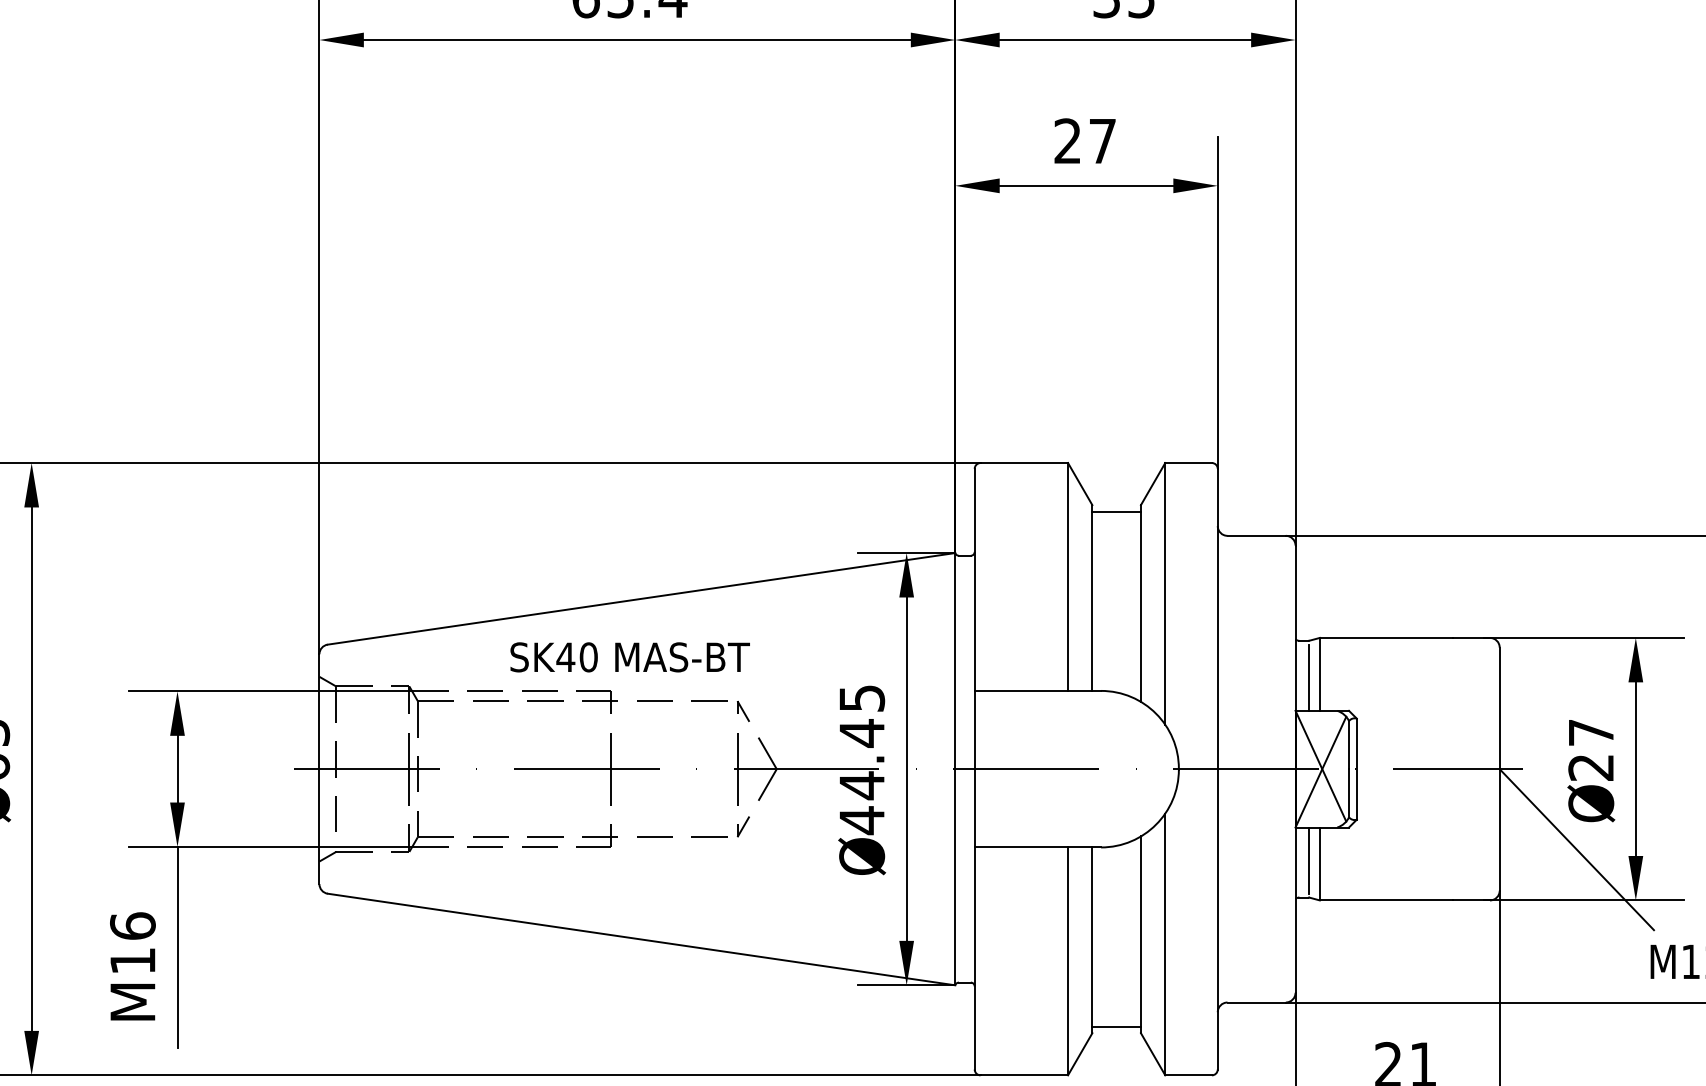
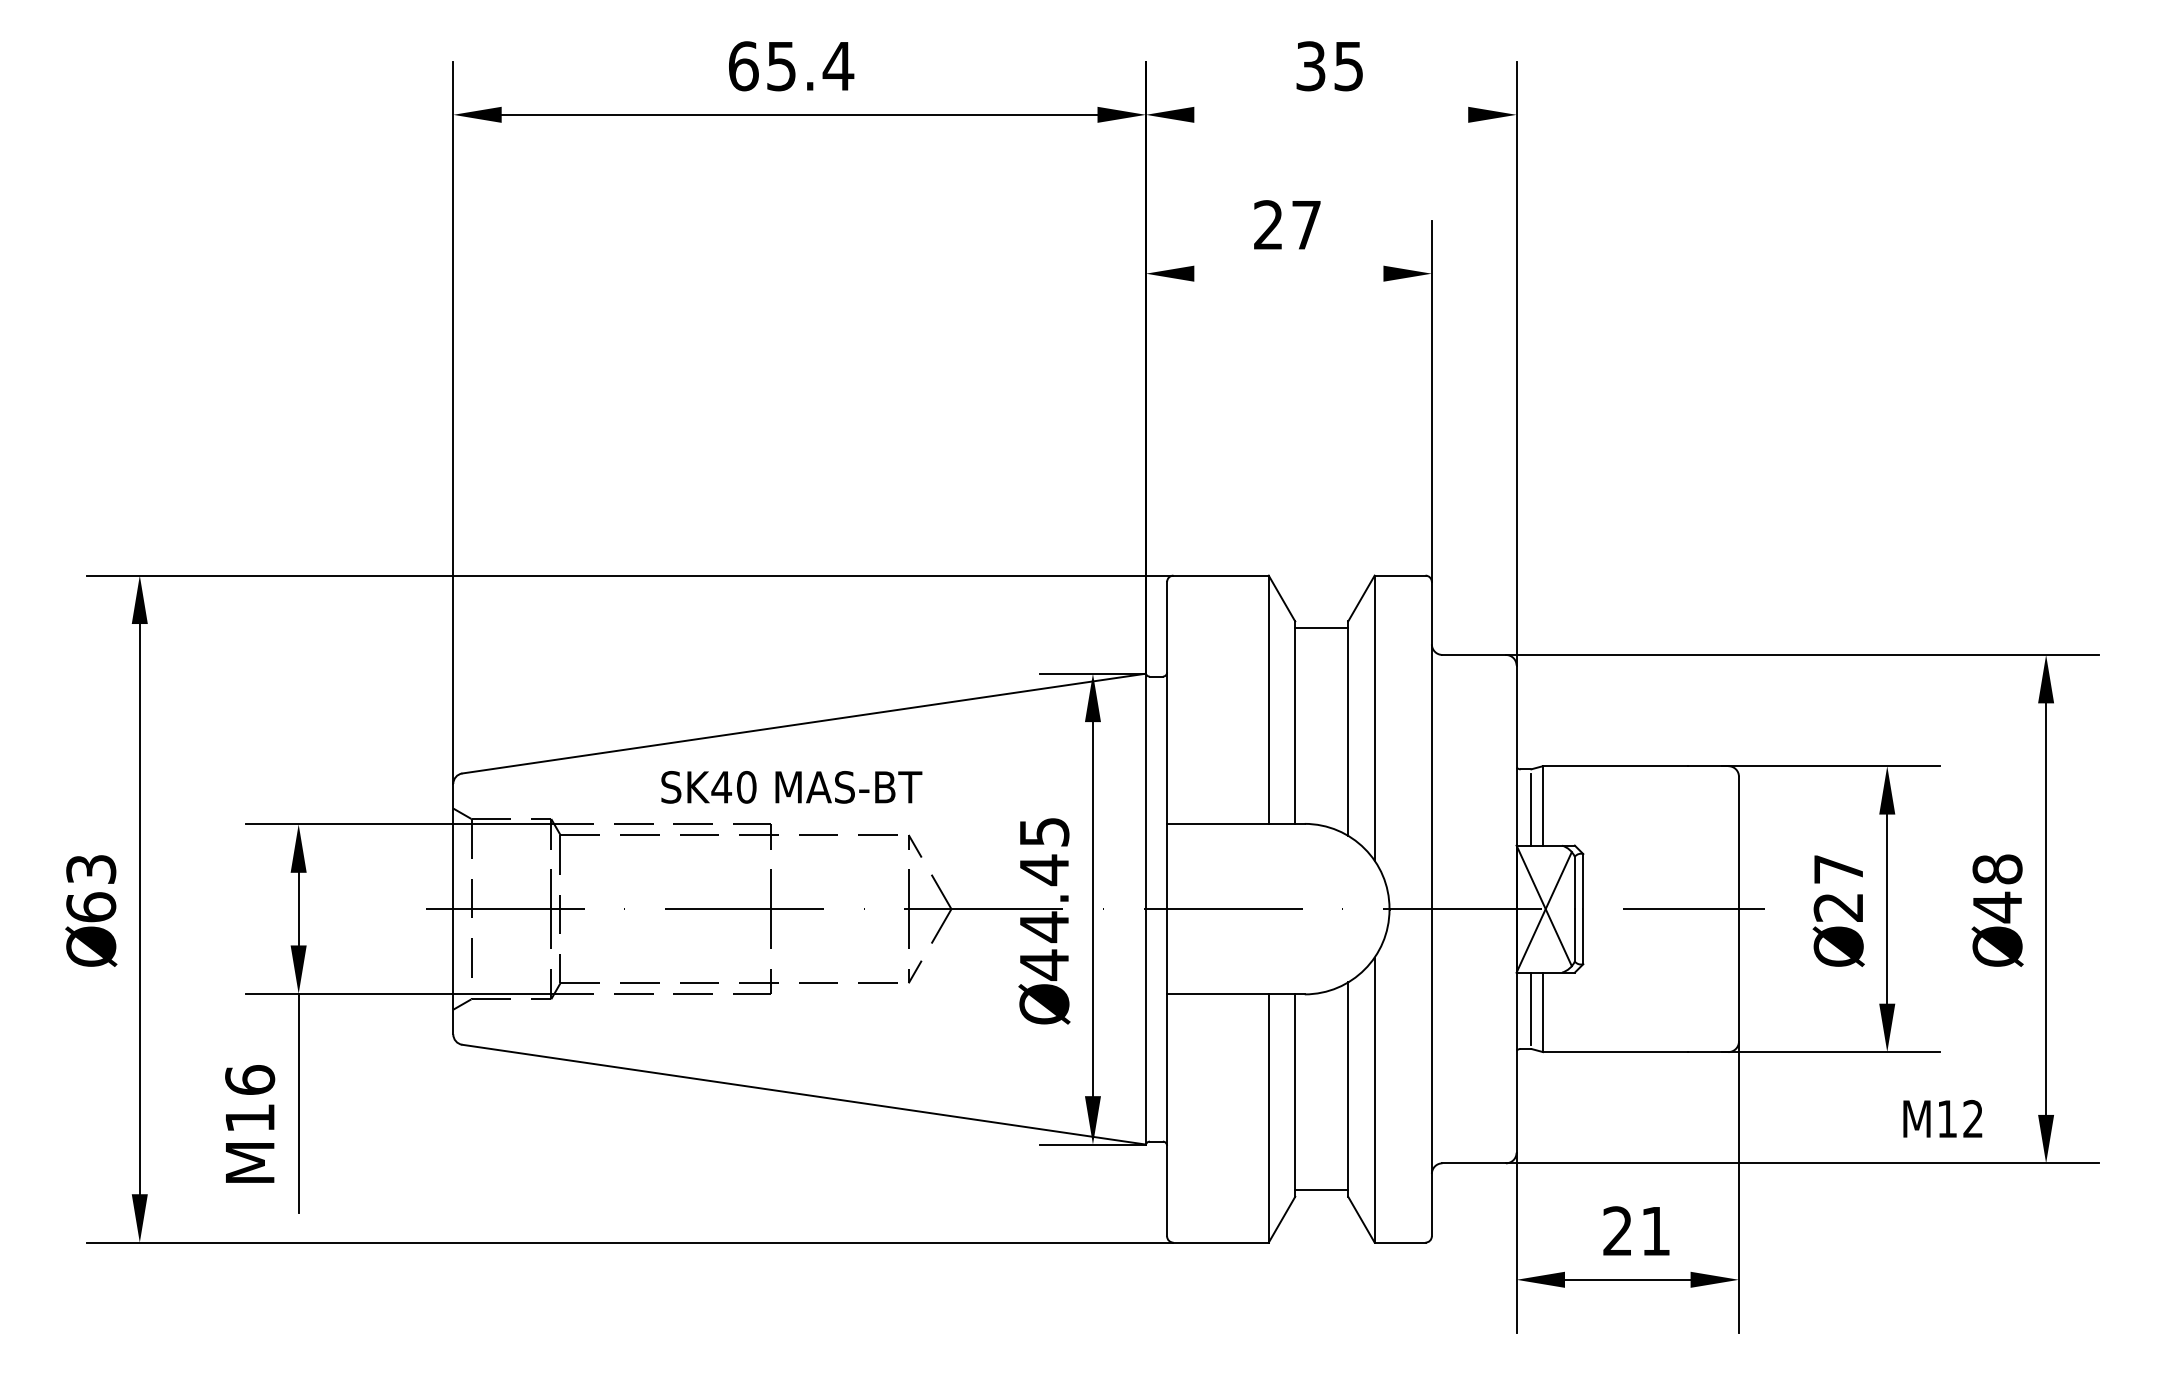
line: (1125, 39) -> (1331, 114), removed
line: (1086, 185) -> (1288, 273), removed
line: (1576, 849) -> (1822, 996), removed

